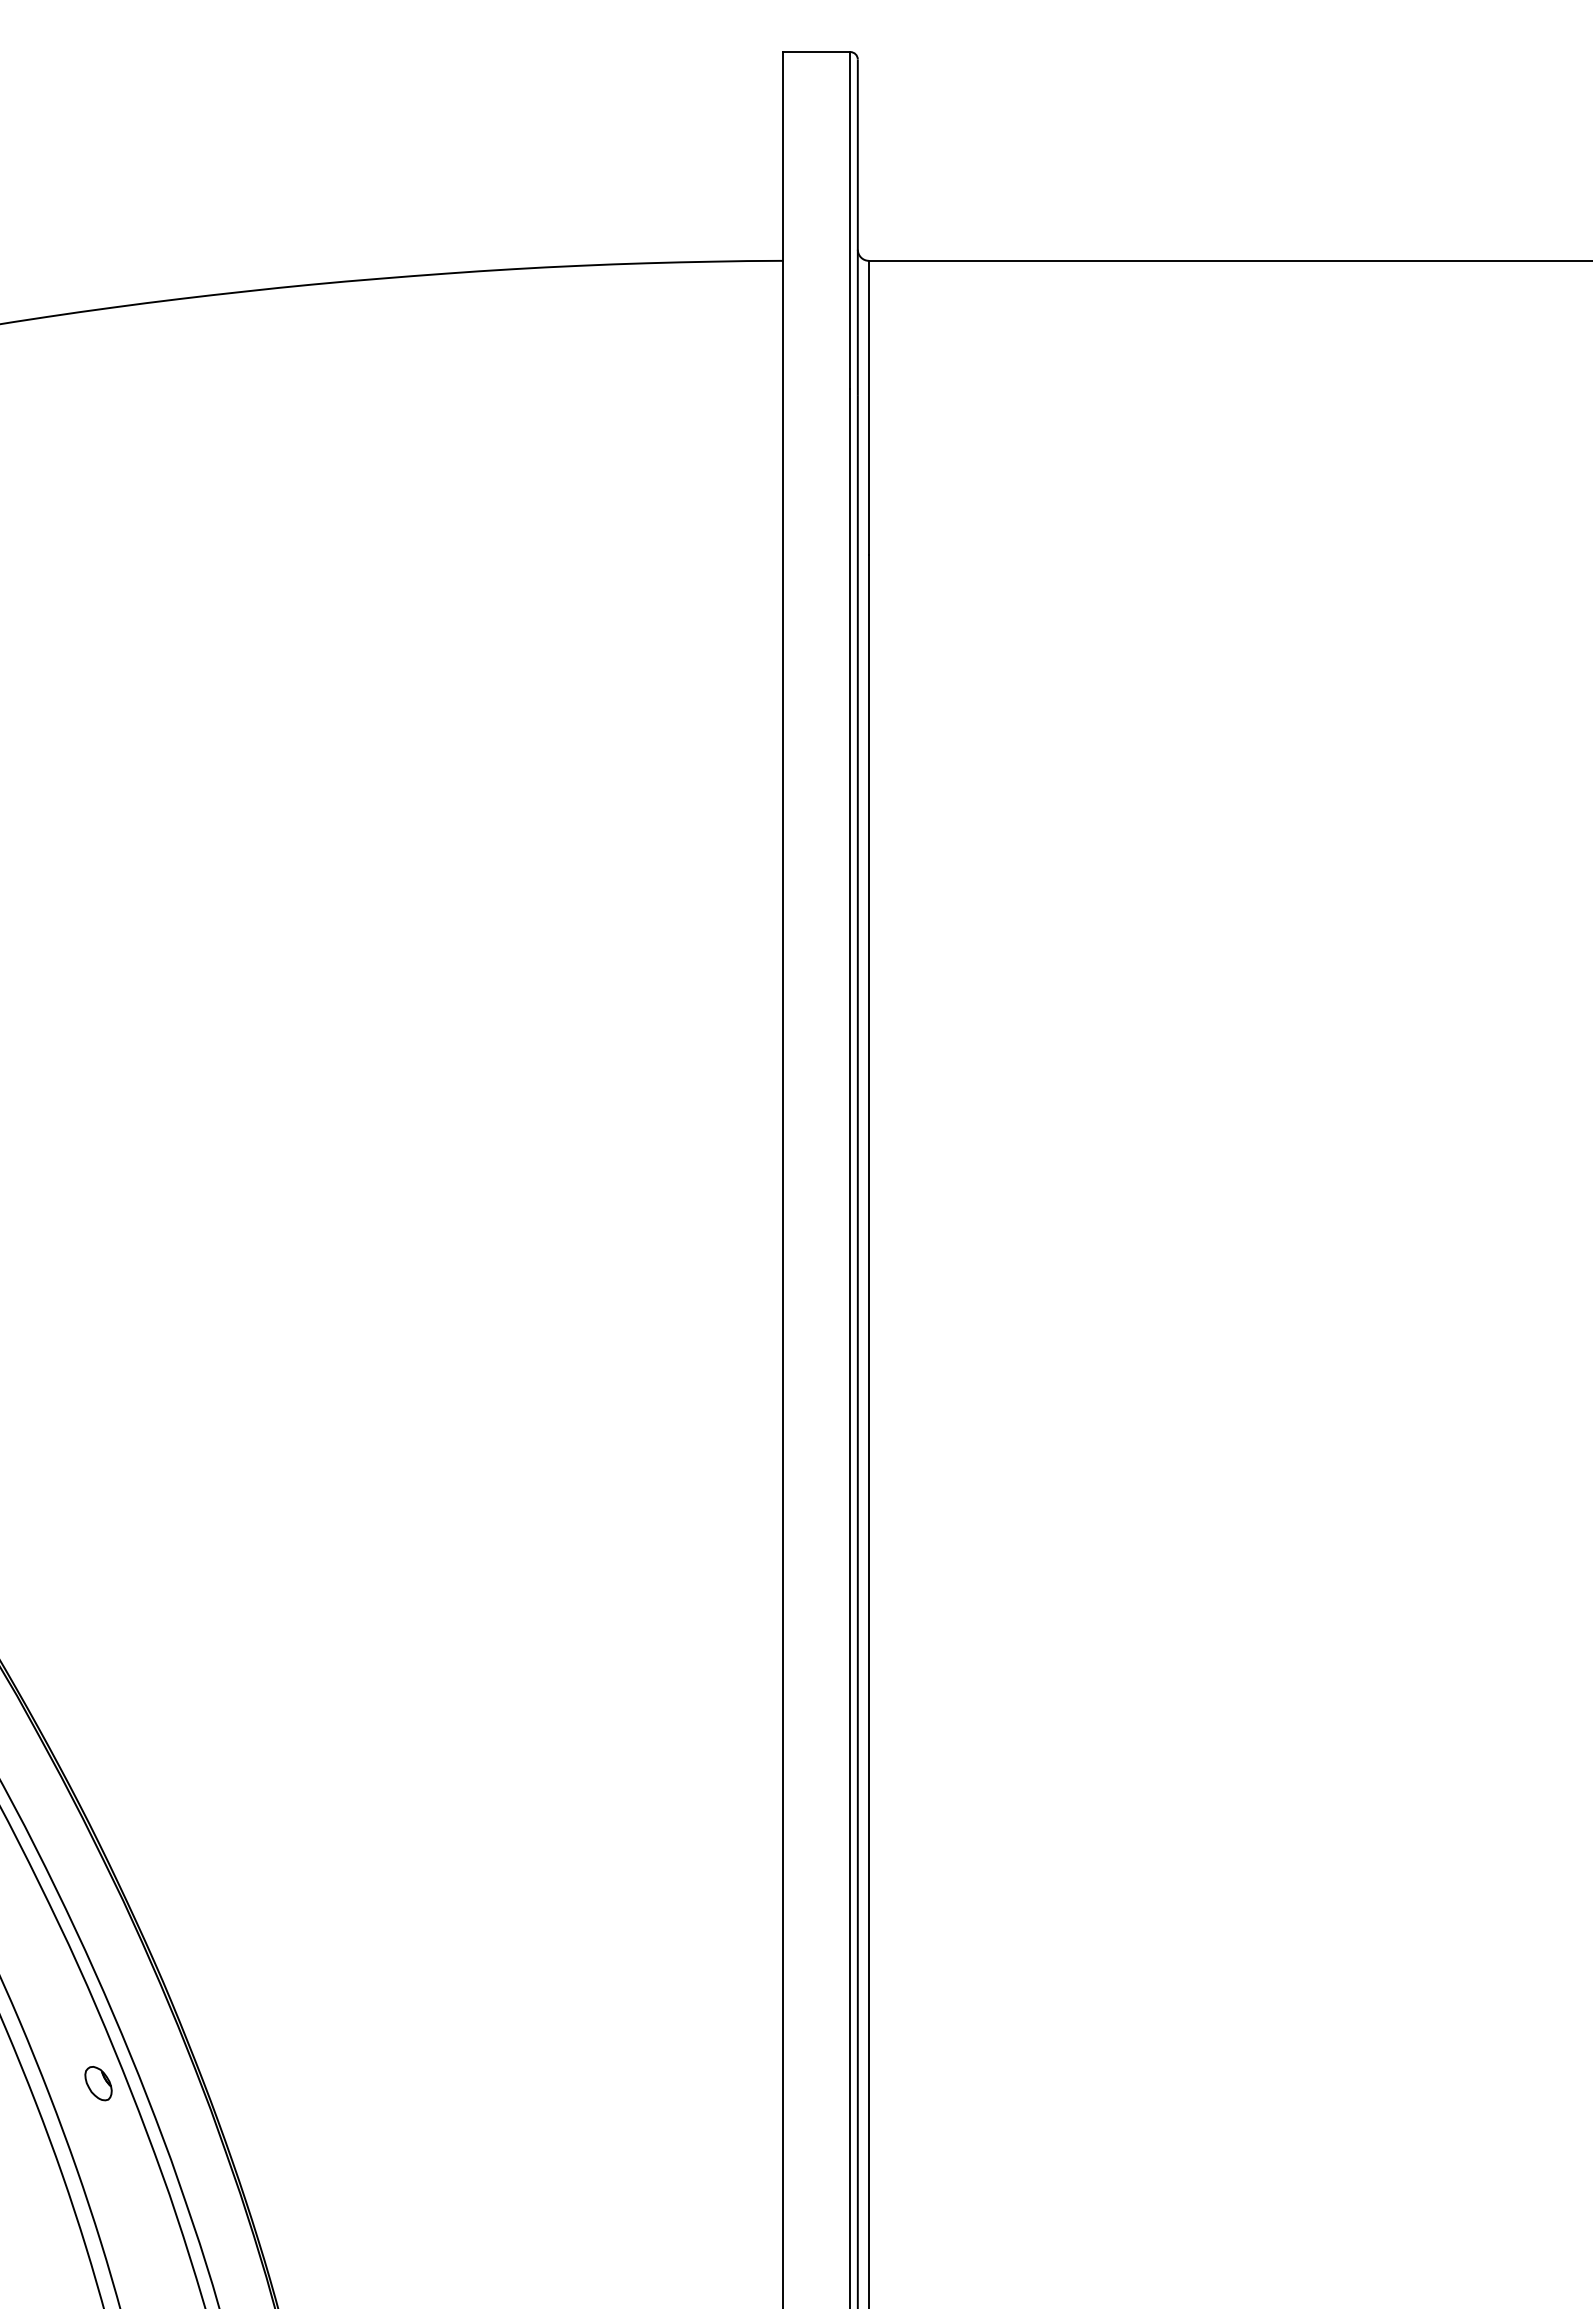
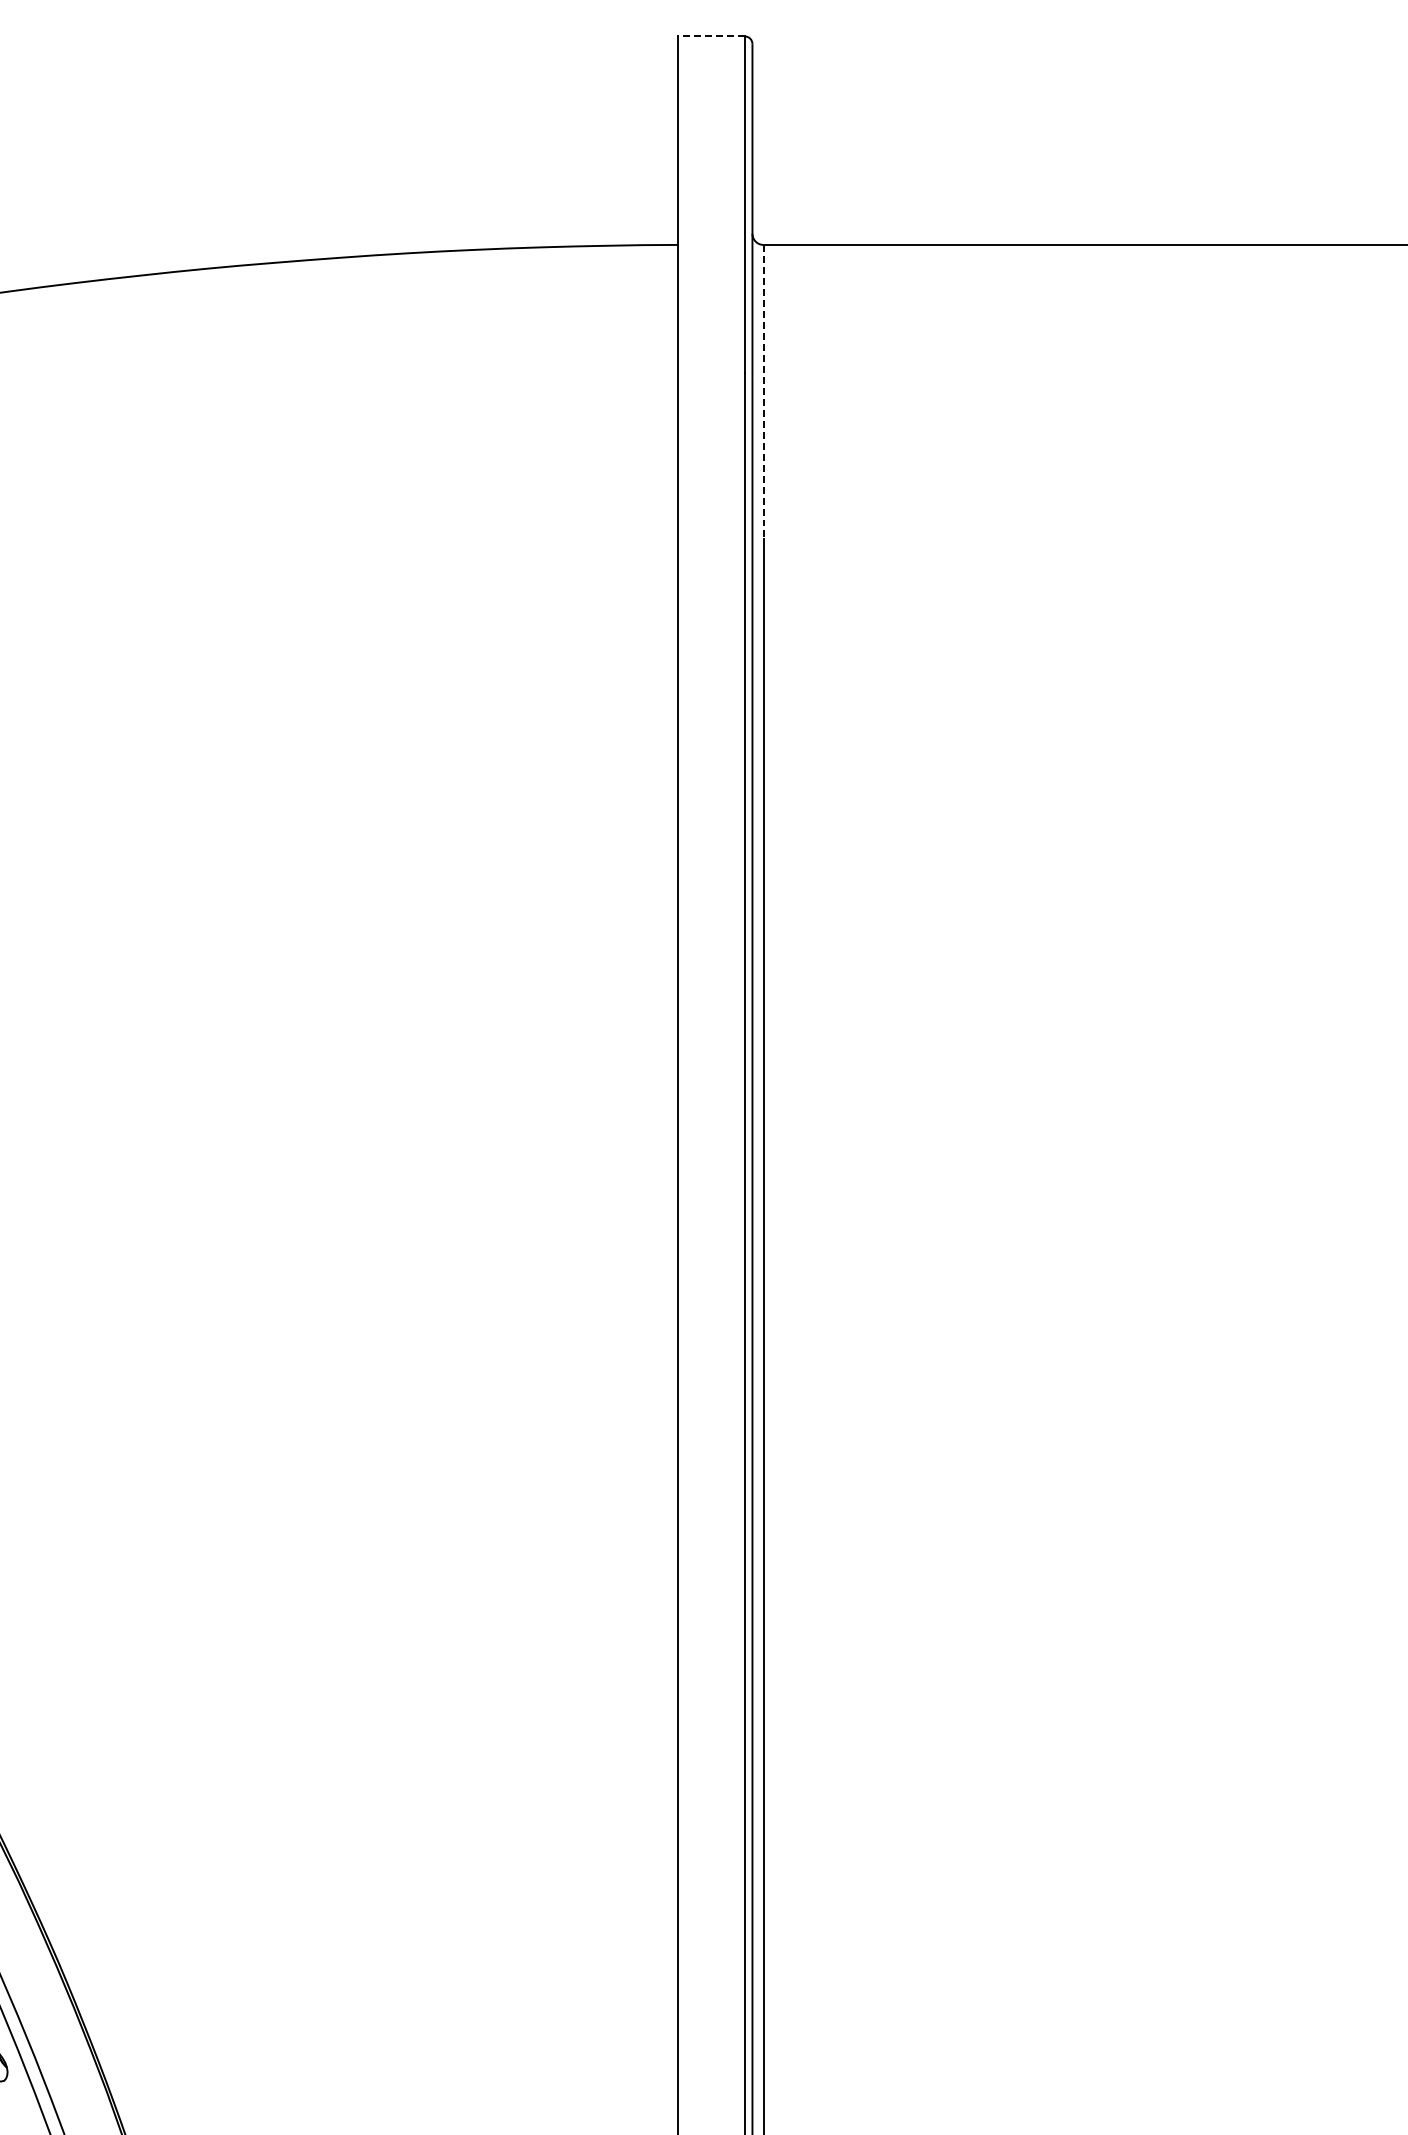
line: (816, 52) -> (711, 36), solid -> dashed
line: (869, 408) -> (764, 392), solid -> dashed

